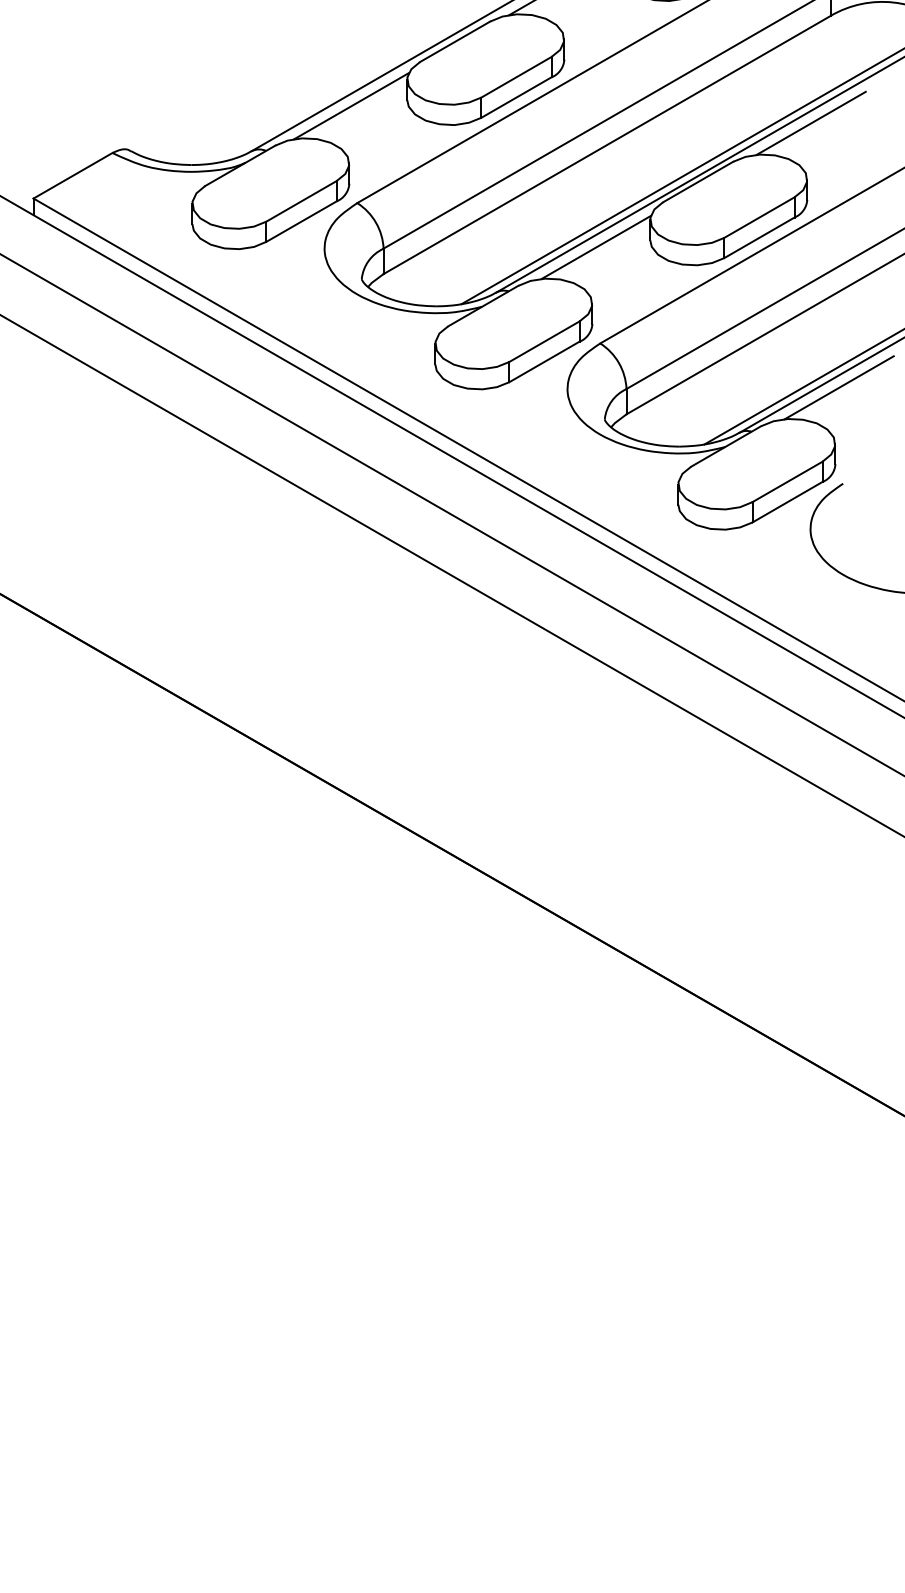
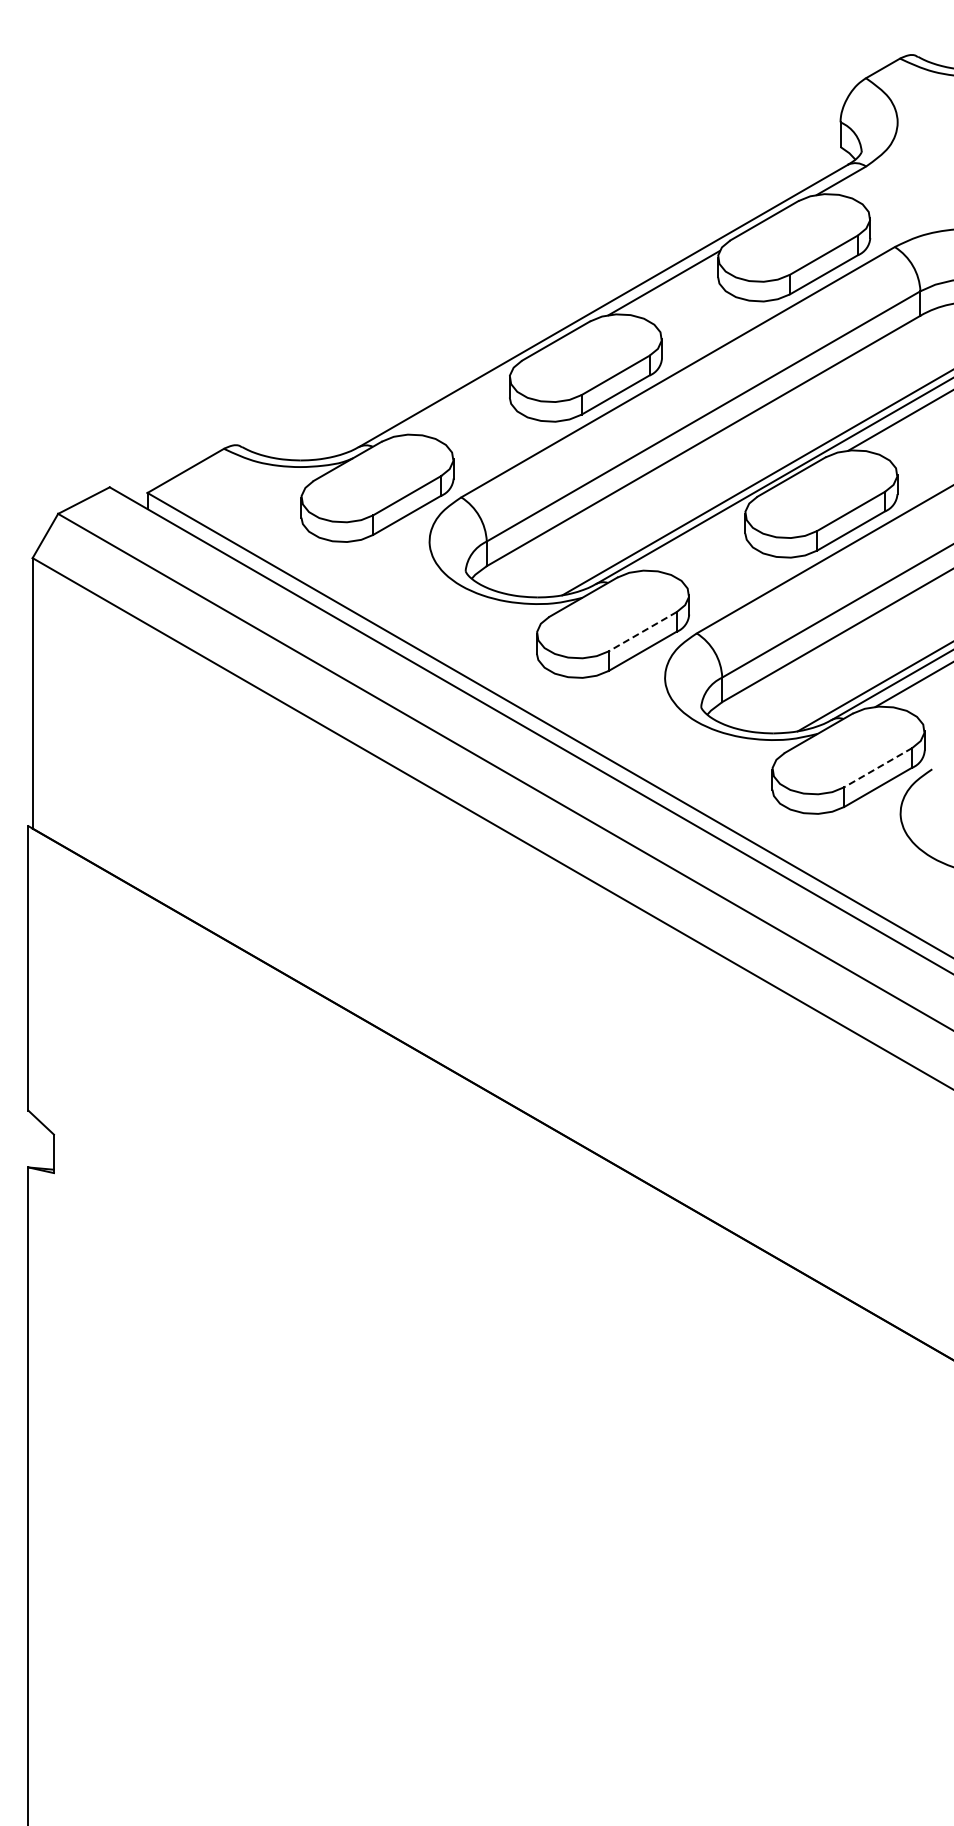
line: (351, 106) -> (455, 403), removed
line: (595, 246) -> (692, 539), removed
line: (544, 341) -> (642, 631), solid -> dashed
line: (786, 481) -> (877, 767), solid -> dashed

